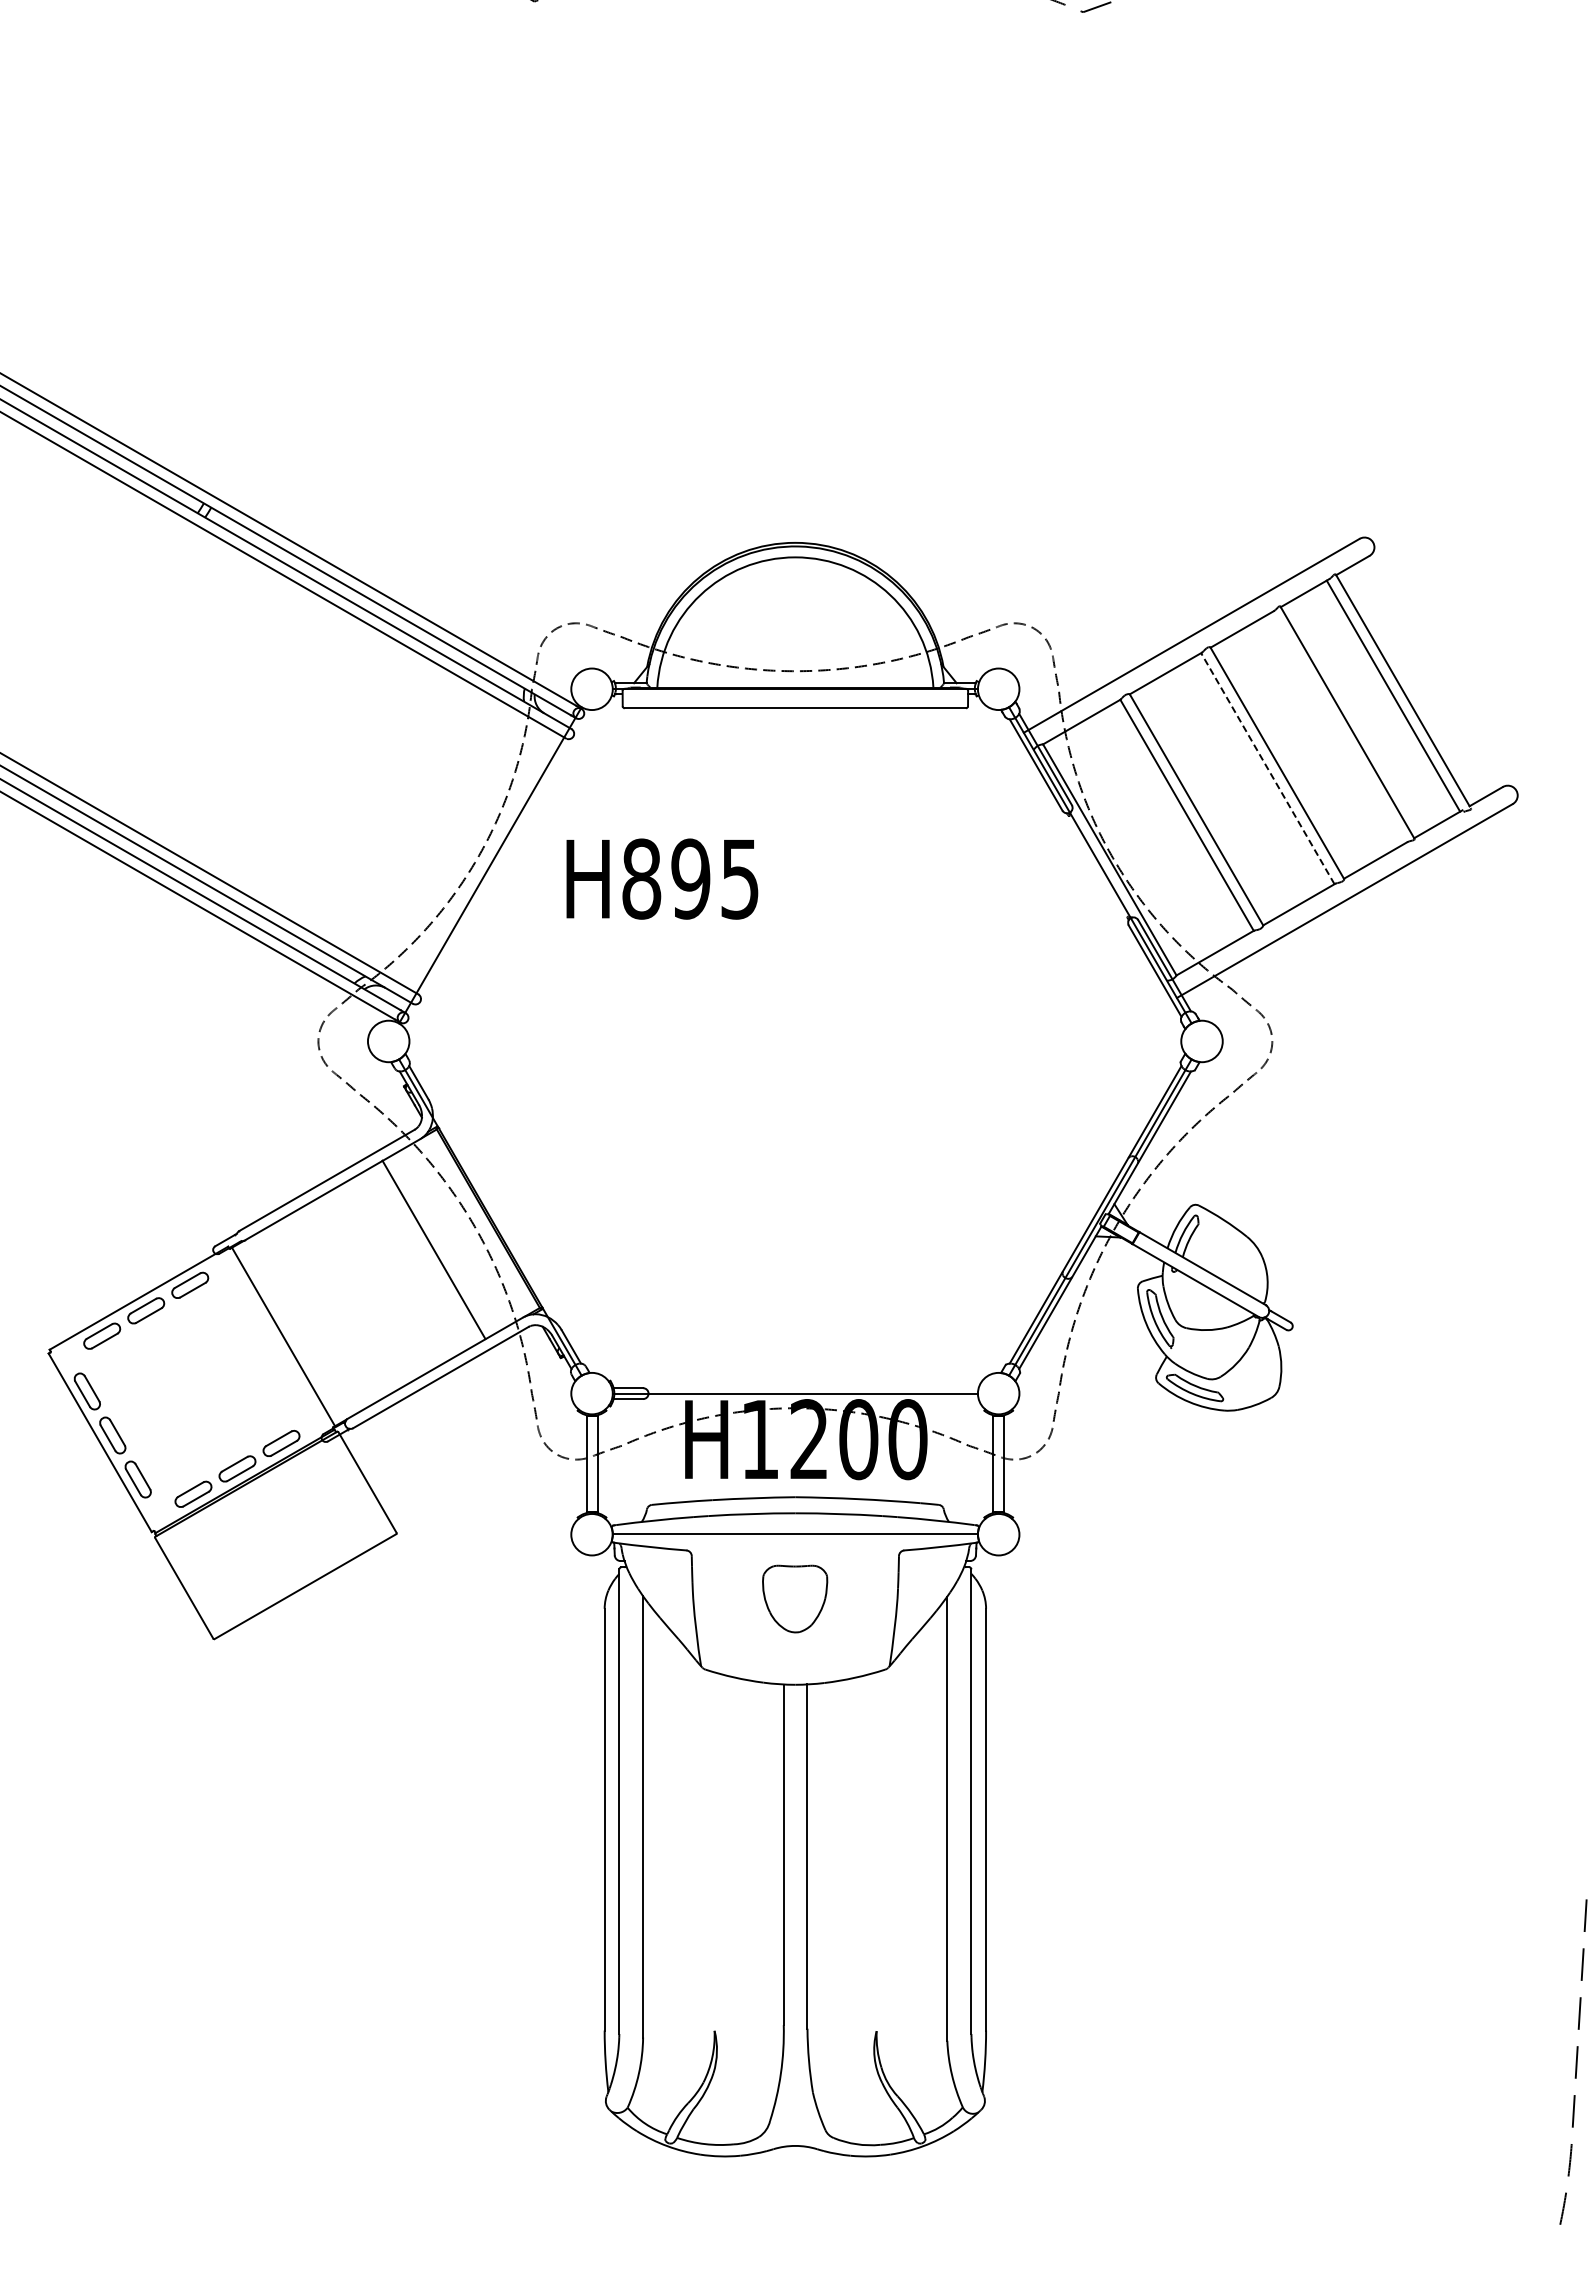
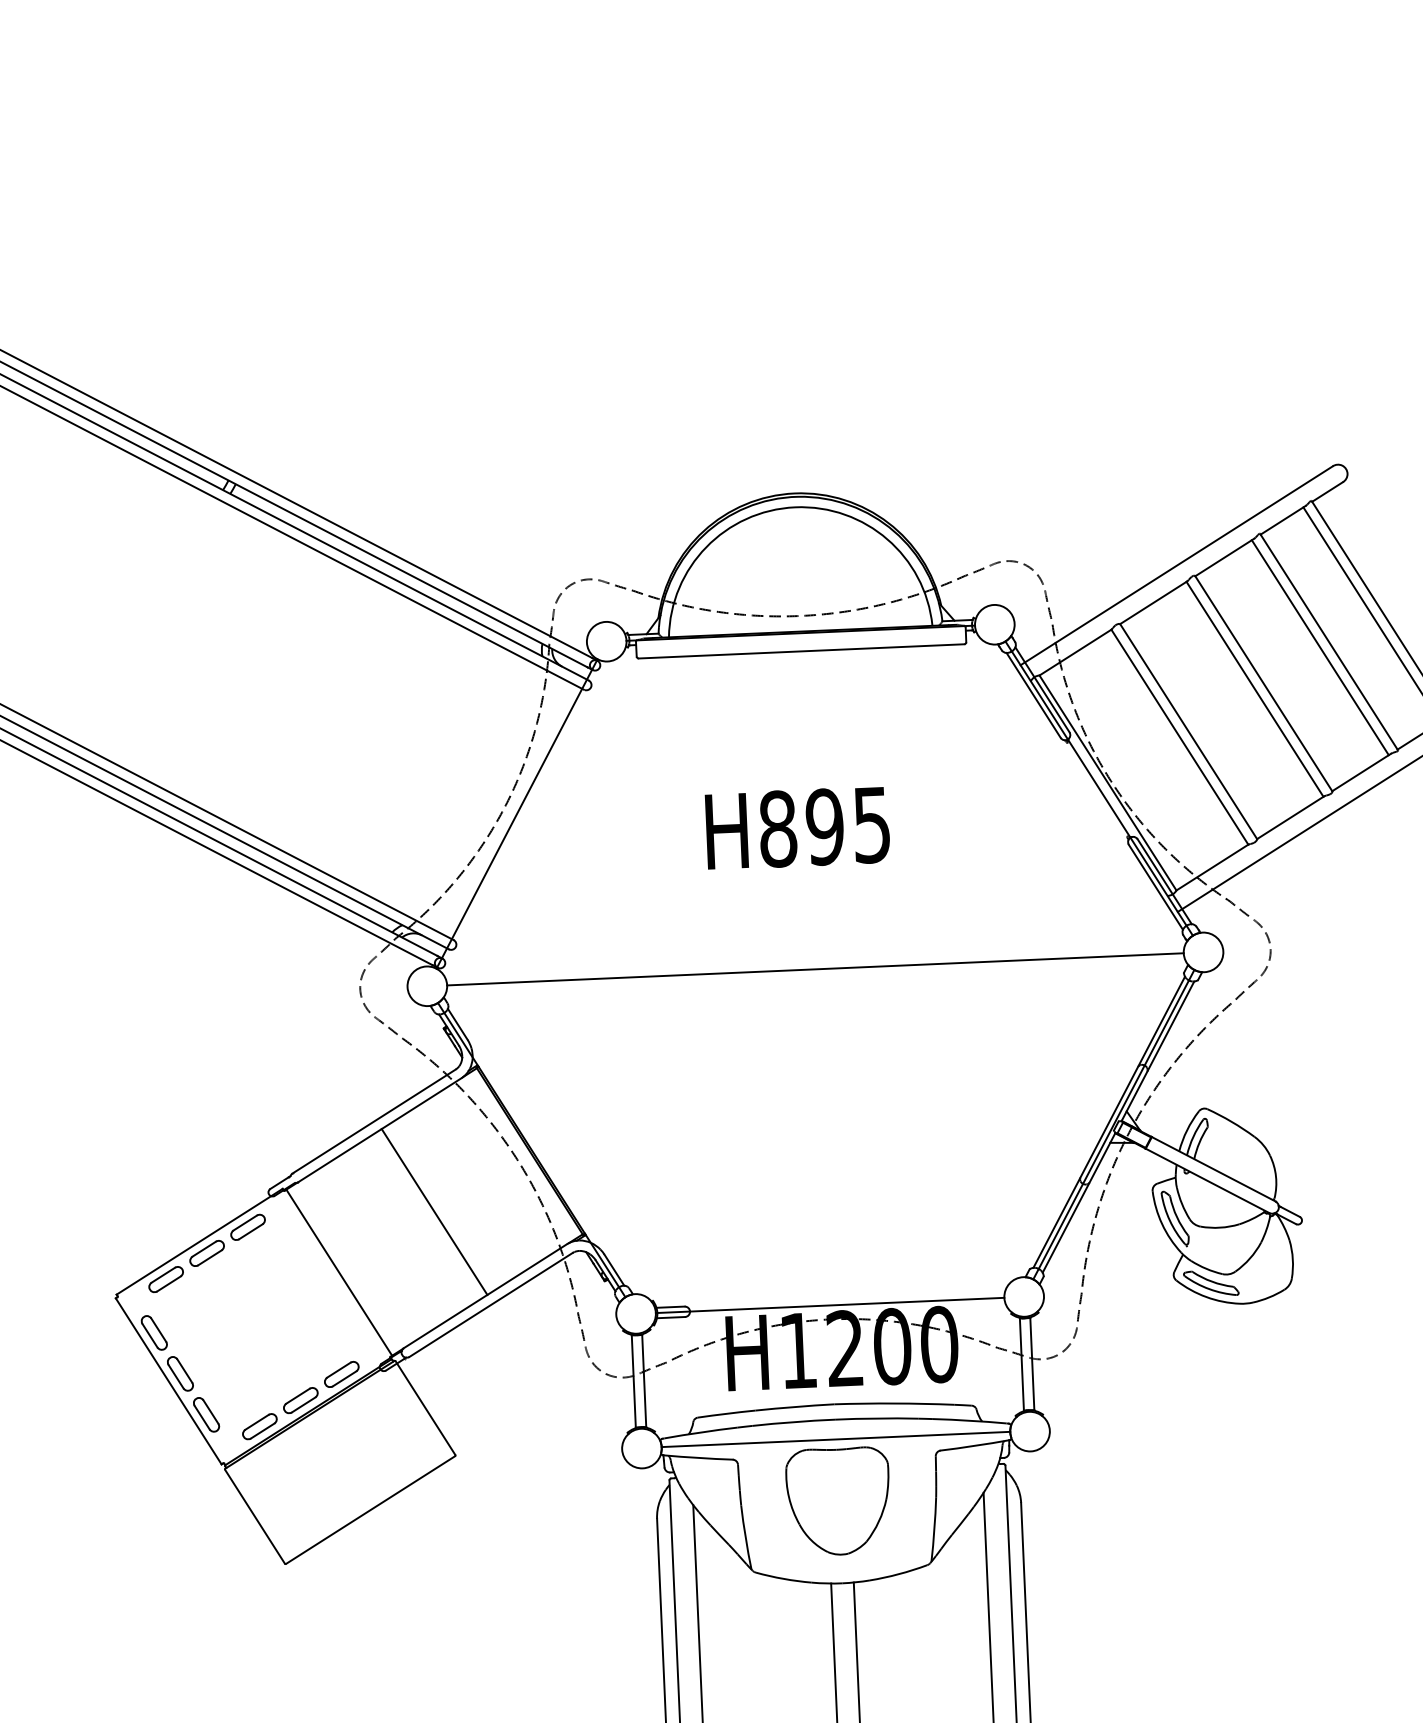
line: (1337, 727) -> (1319, 647), added
line: (1267, 768) -> (1254, 689), dashed -> solid
text: (662, 878) -> (797, 827), moved
line: (795, 1041) -> (815, 969), added
line: (433, 1249) -> (434, 1211), moved
part: (794, 1598) -> (837, 1501), size x1.67

